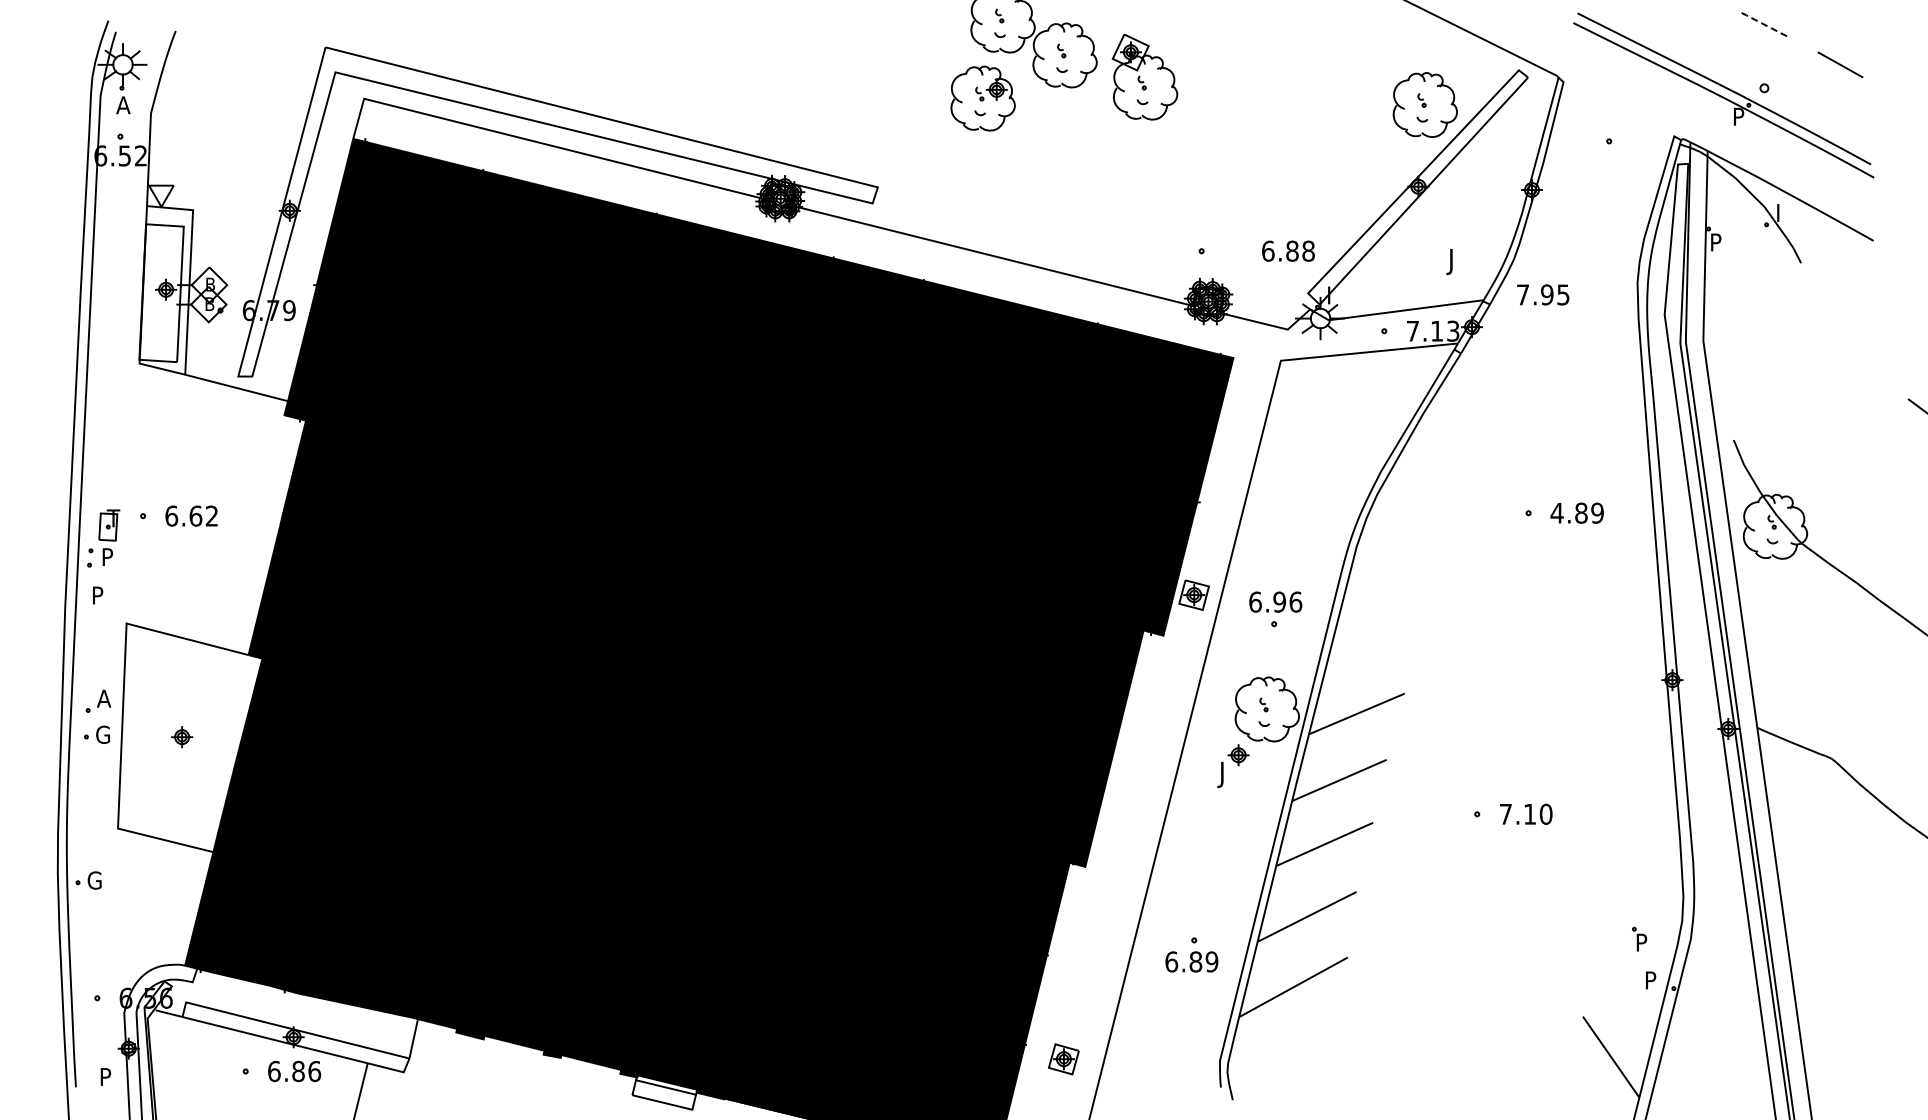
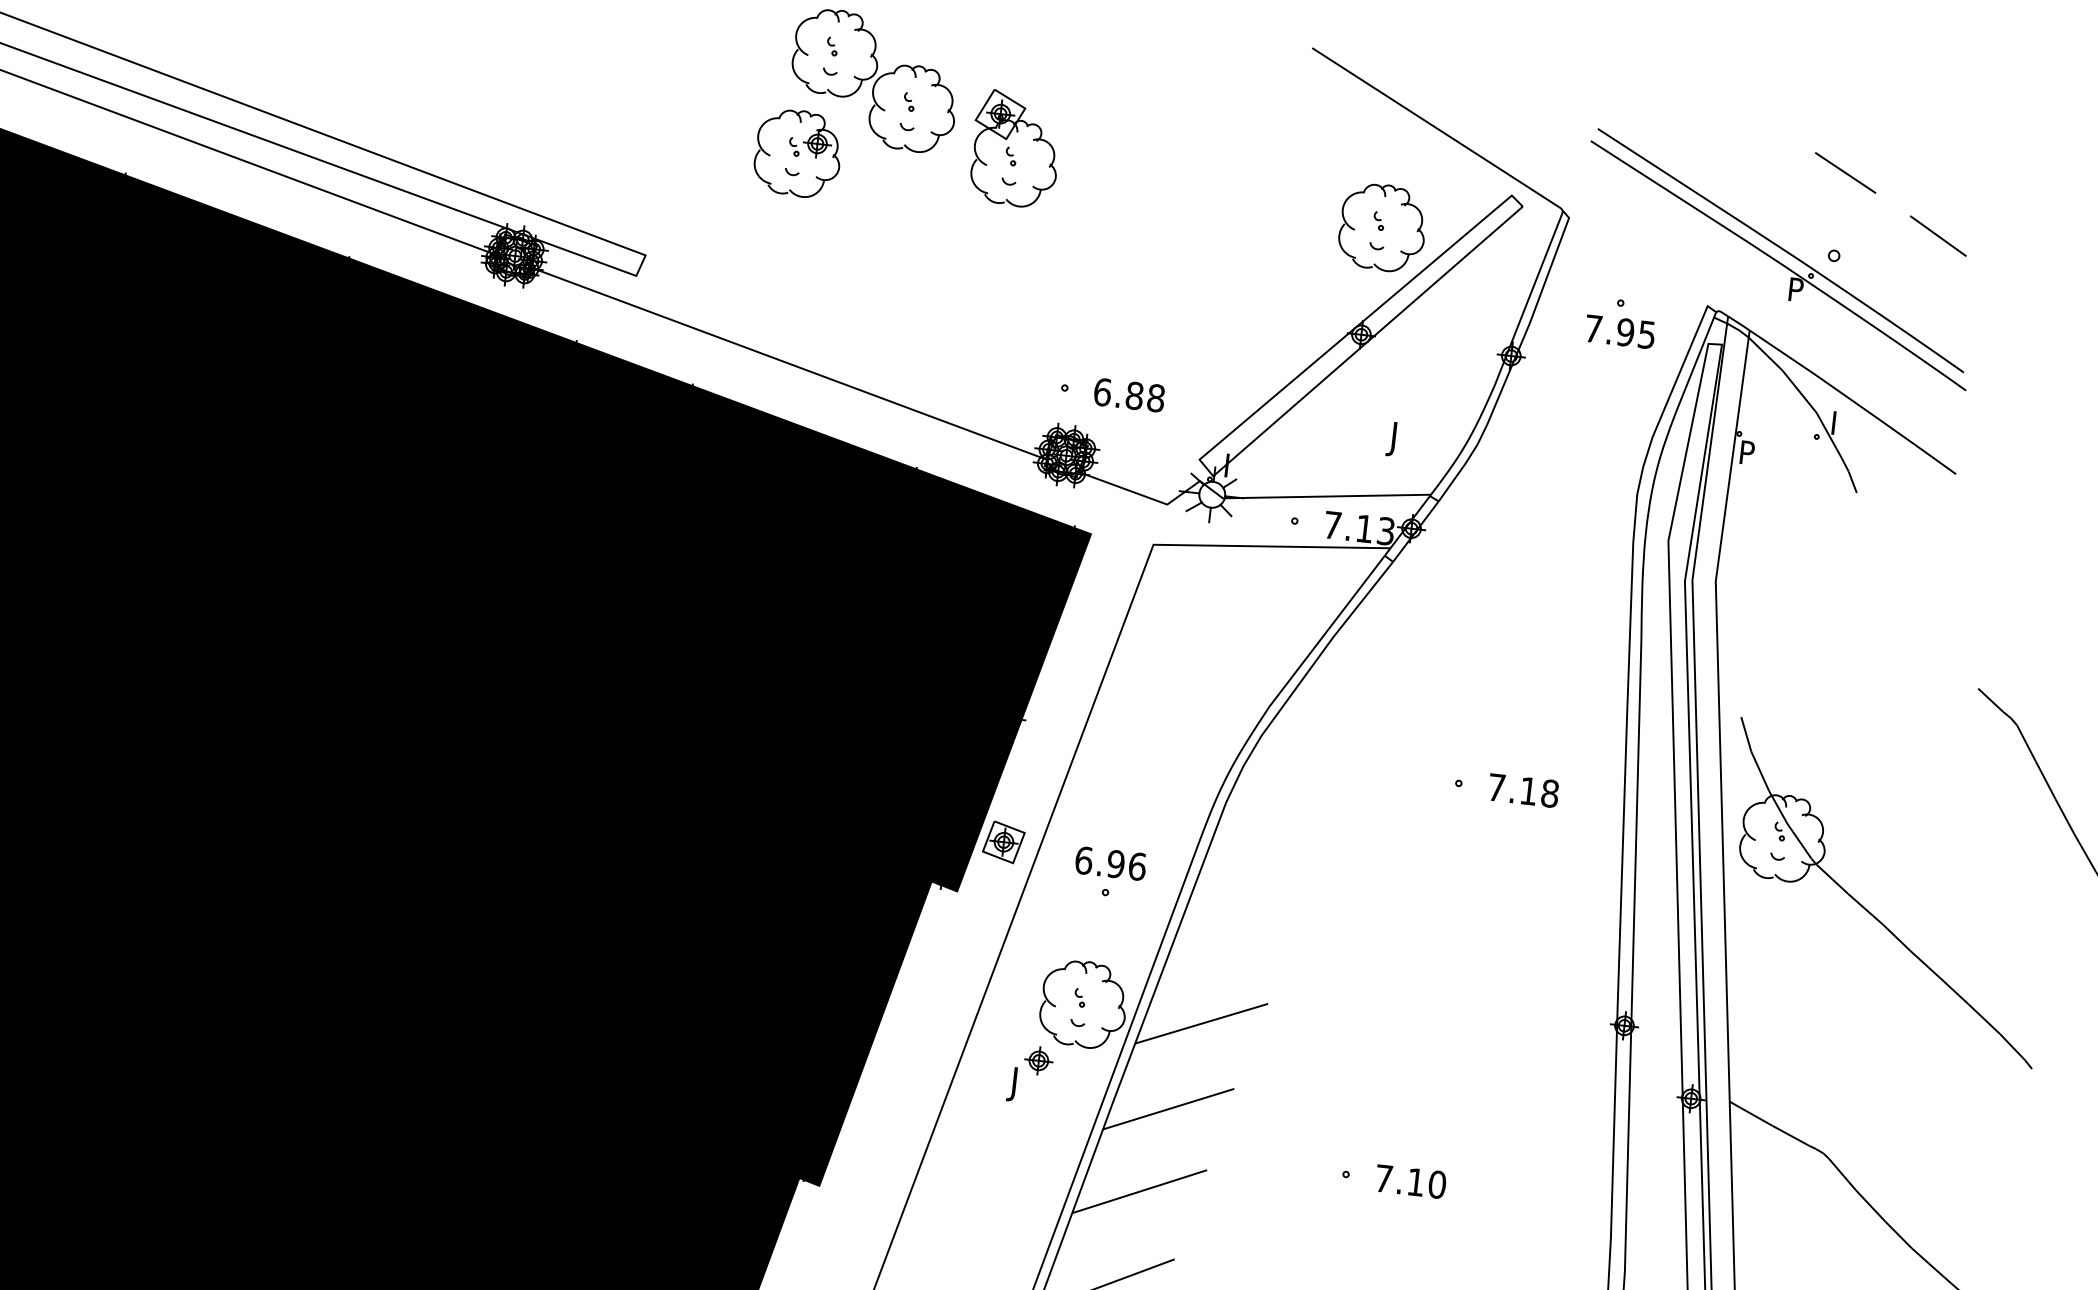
line: (1765, 25) -> (1844, 172), dashed -> solid
text: (1288, 250) -> (1129, 394), moved
text: (1543, 294) -> (1620, 331), moved
text: (1576, 512) -> (1522, 789), 4.89 -> 7.18

